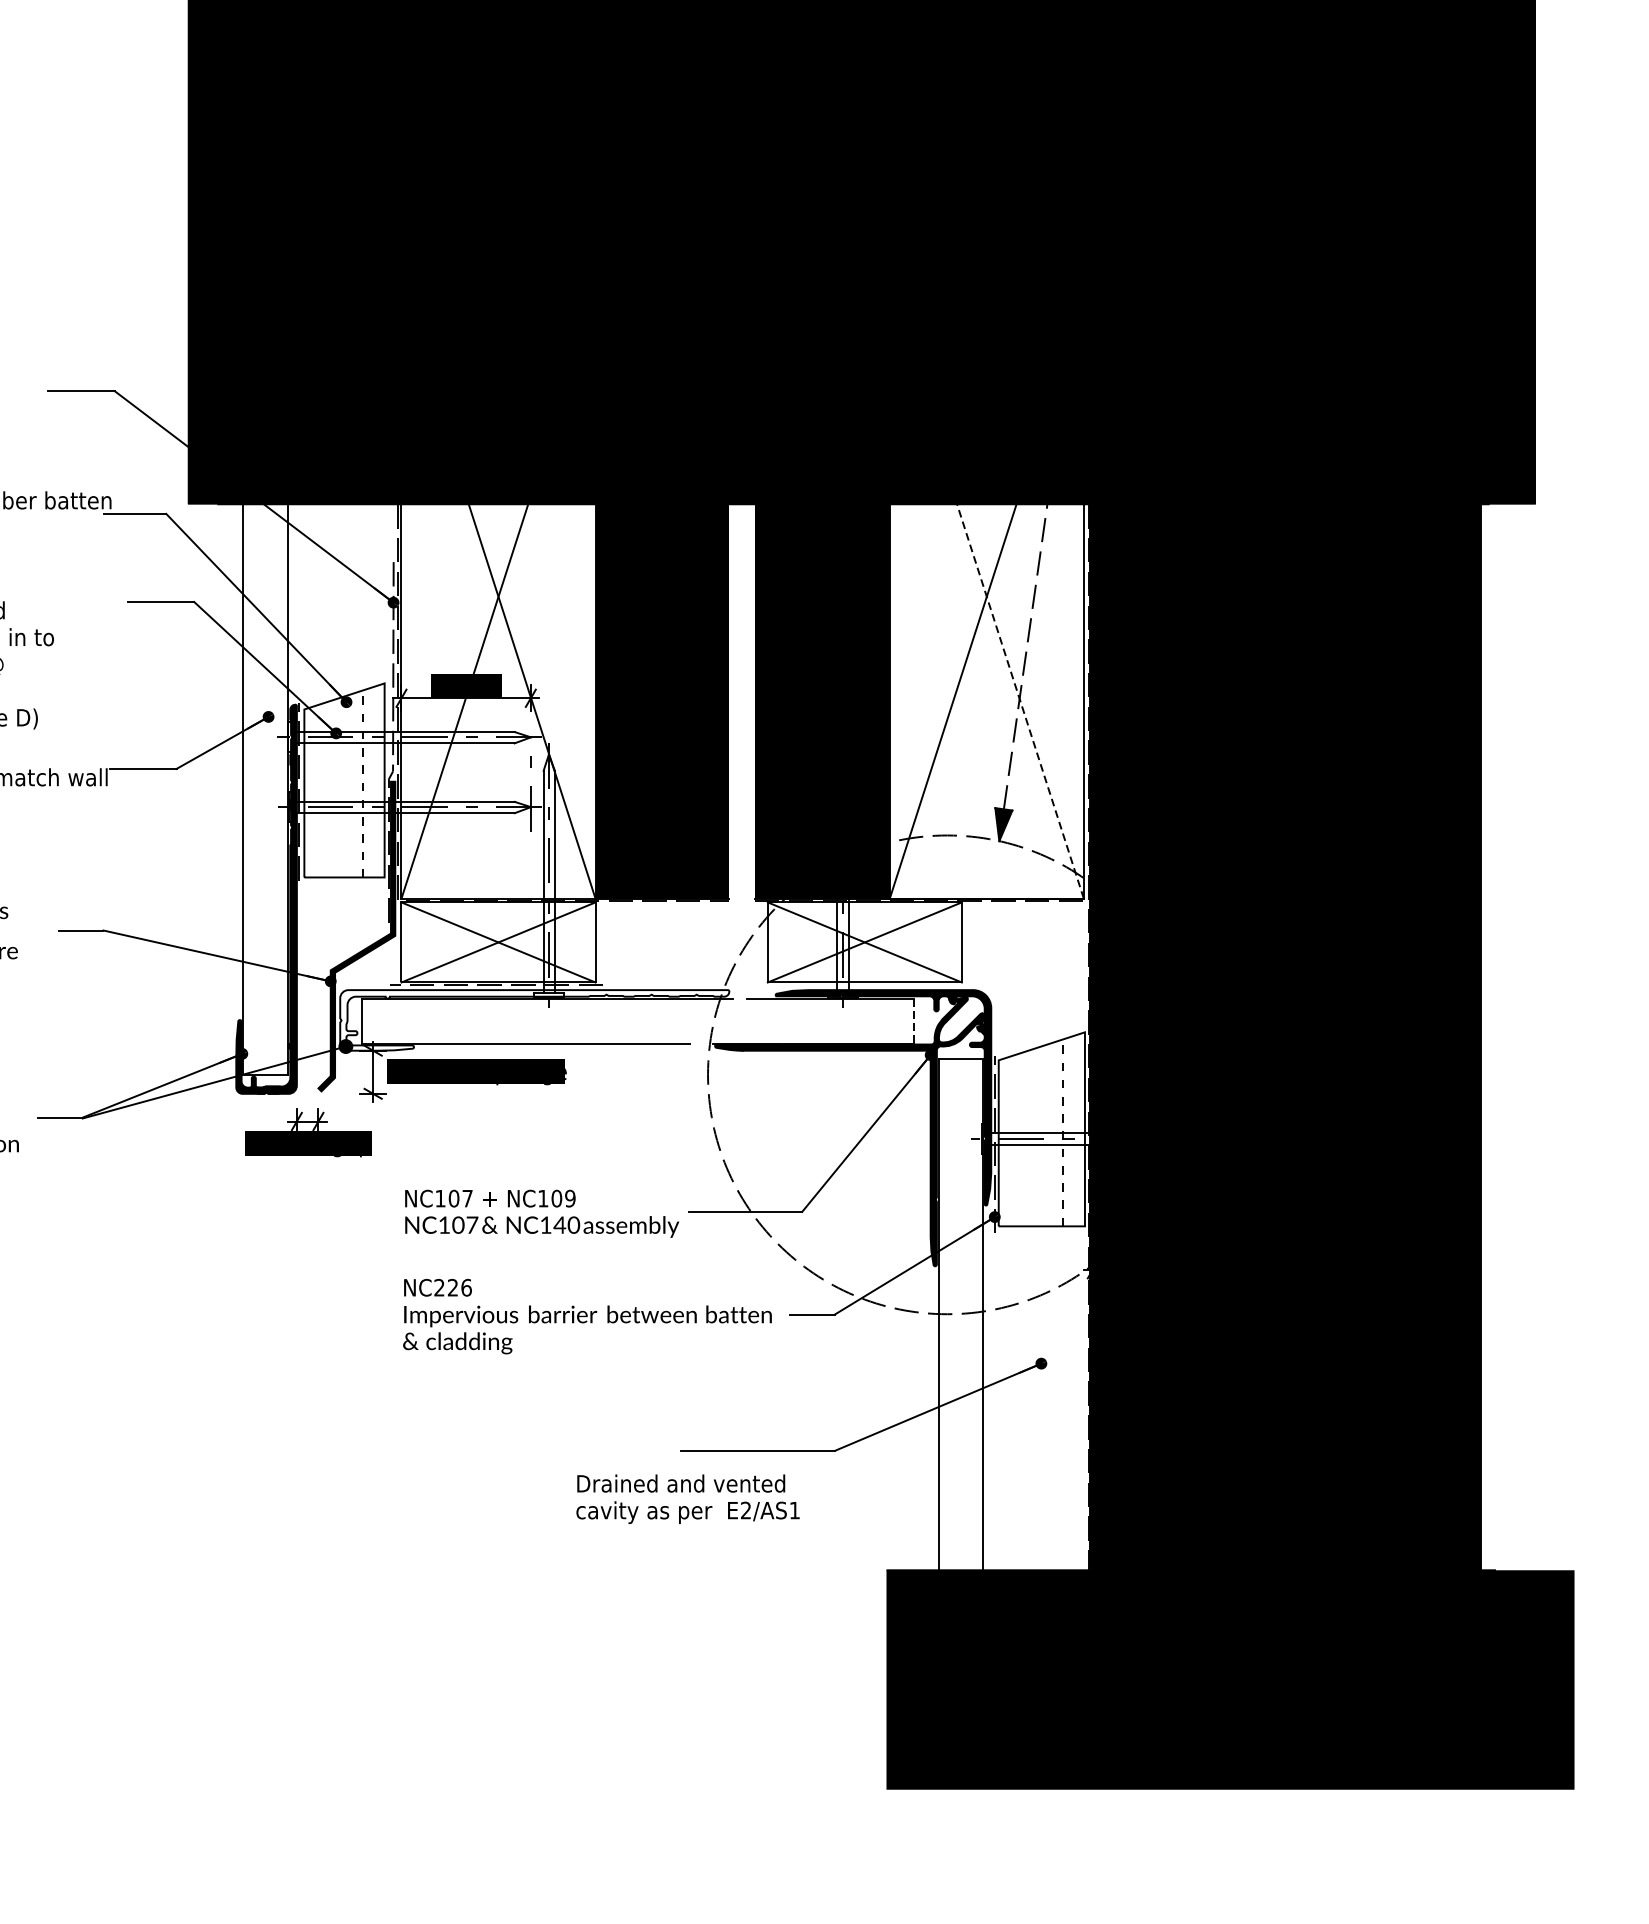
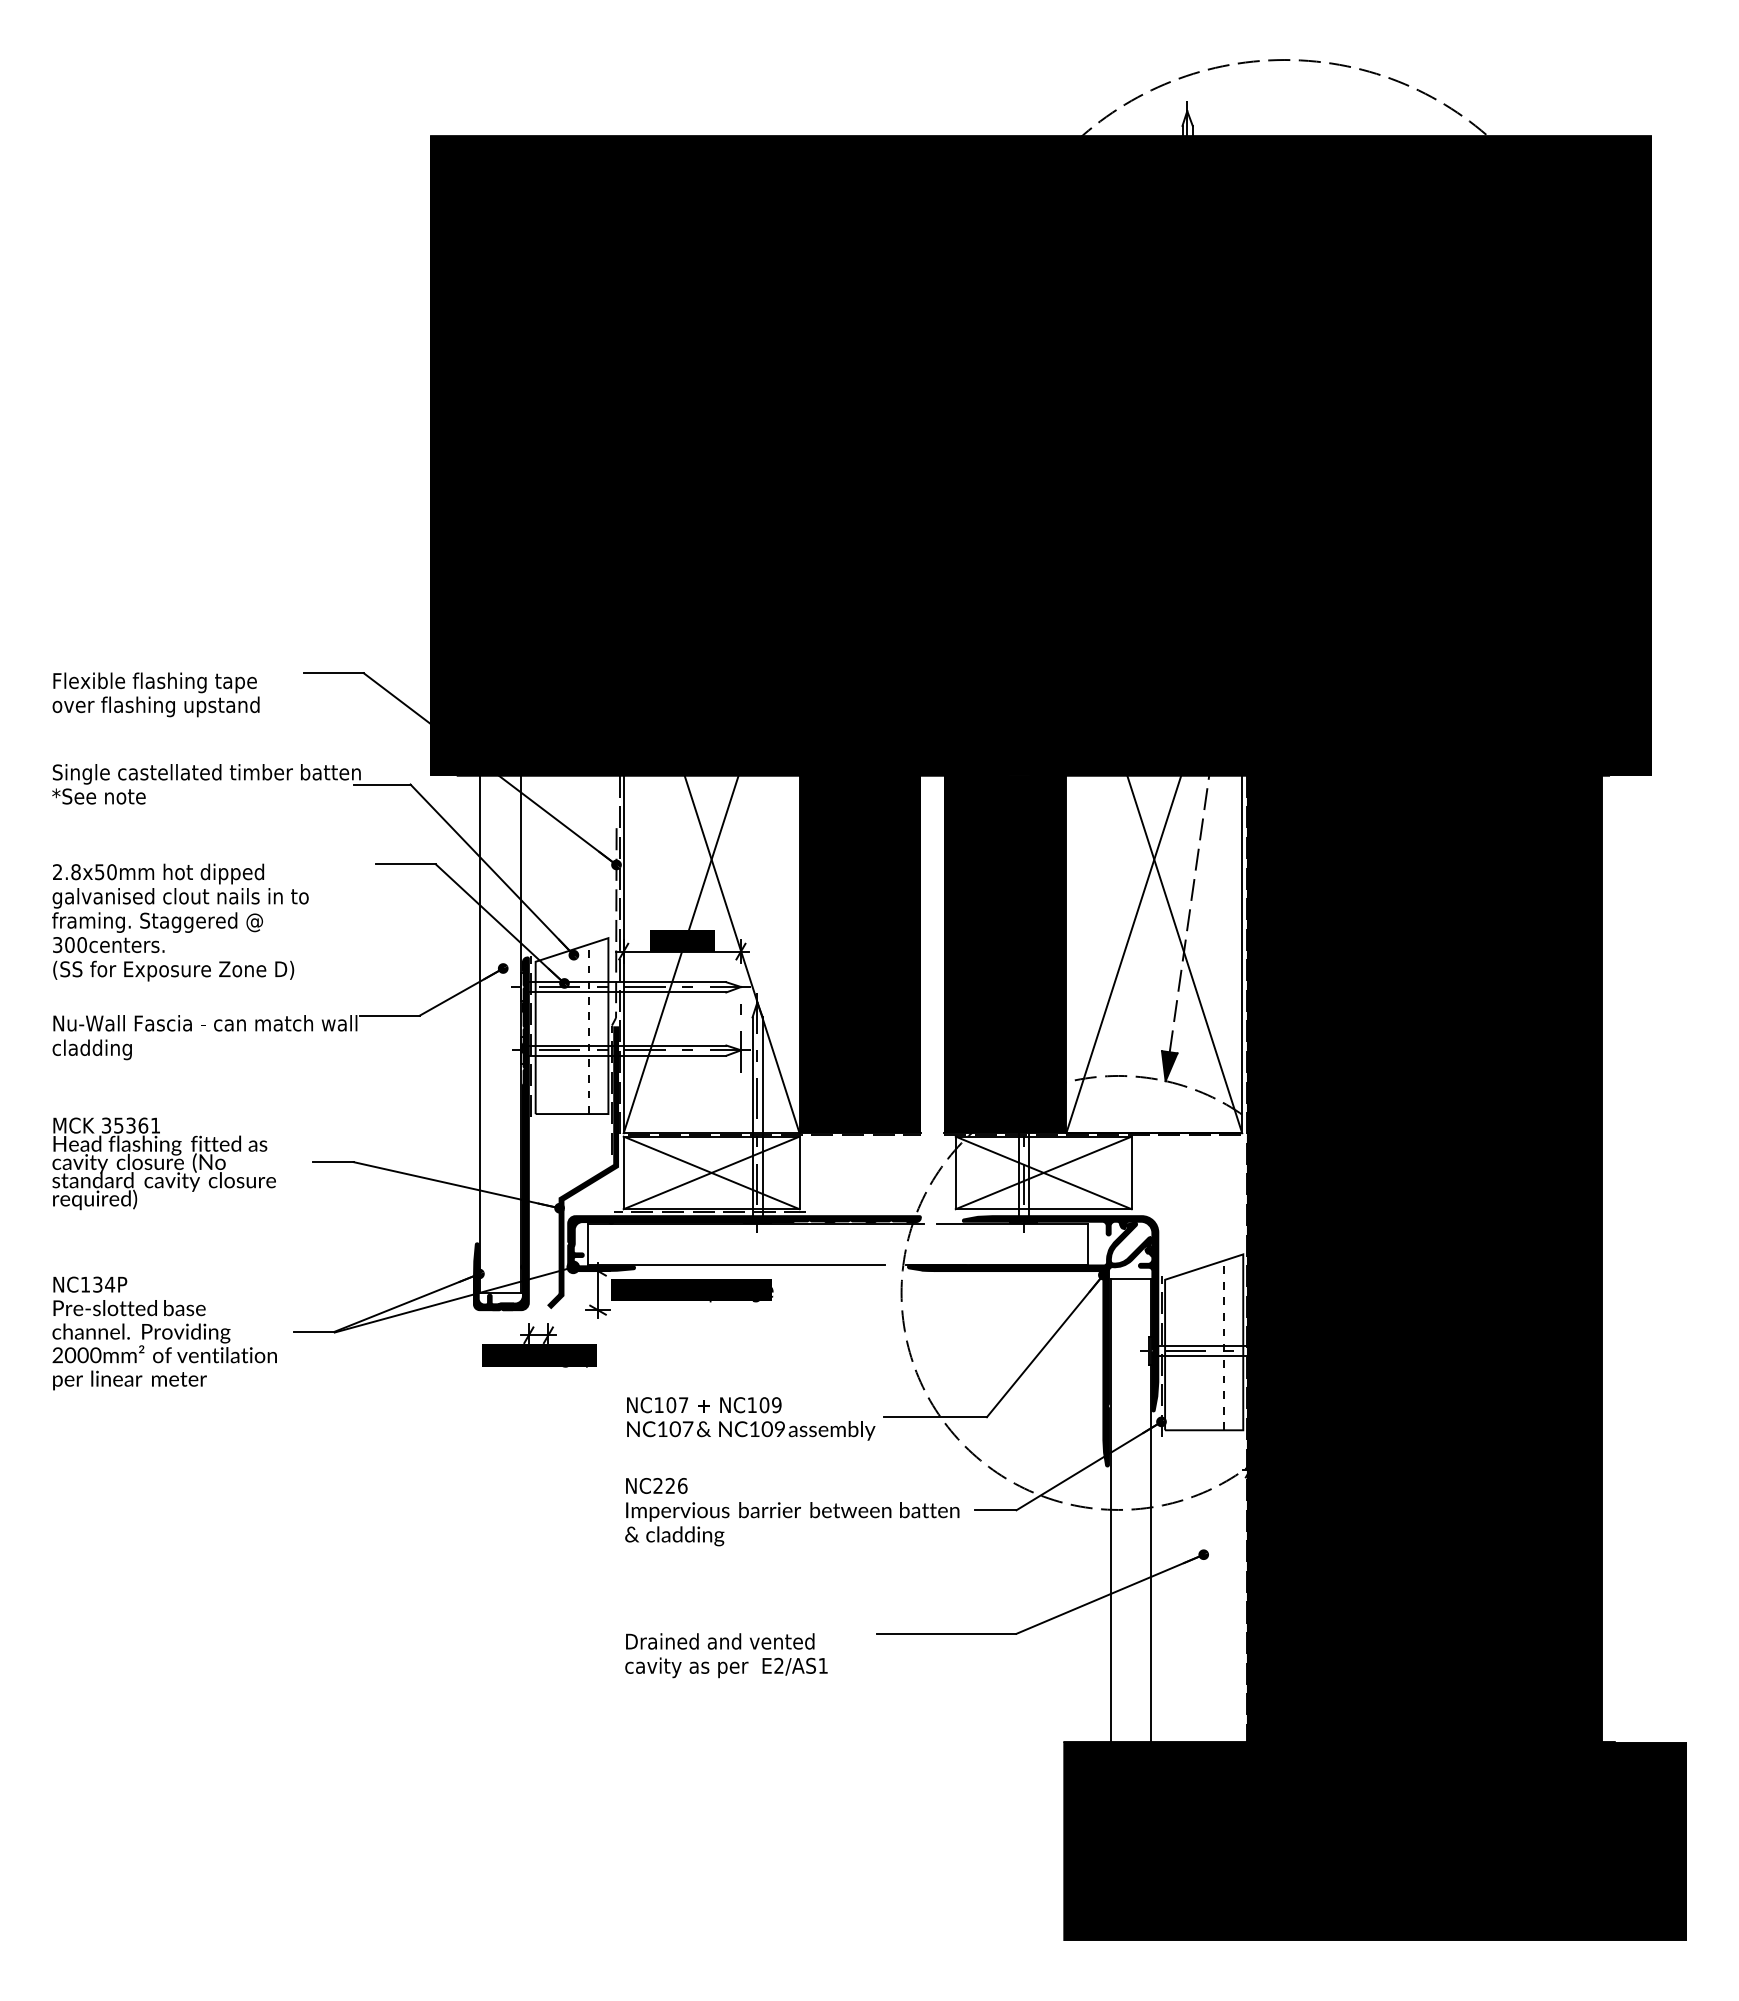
line: (1020, 701) -> (1184, 954), dashed -> solid
fill: (534, 1020) -> (744, 1243), added
line: (914, 1021) -> (1088, 1244), dashed -> solid
text: (566, 1225) -> (773, 1429), NC140 -> NC109
text: (688, 1499) -> (726, 1655), moved

